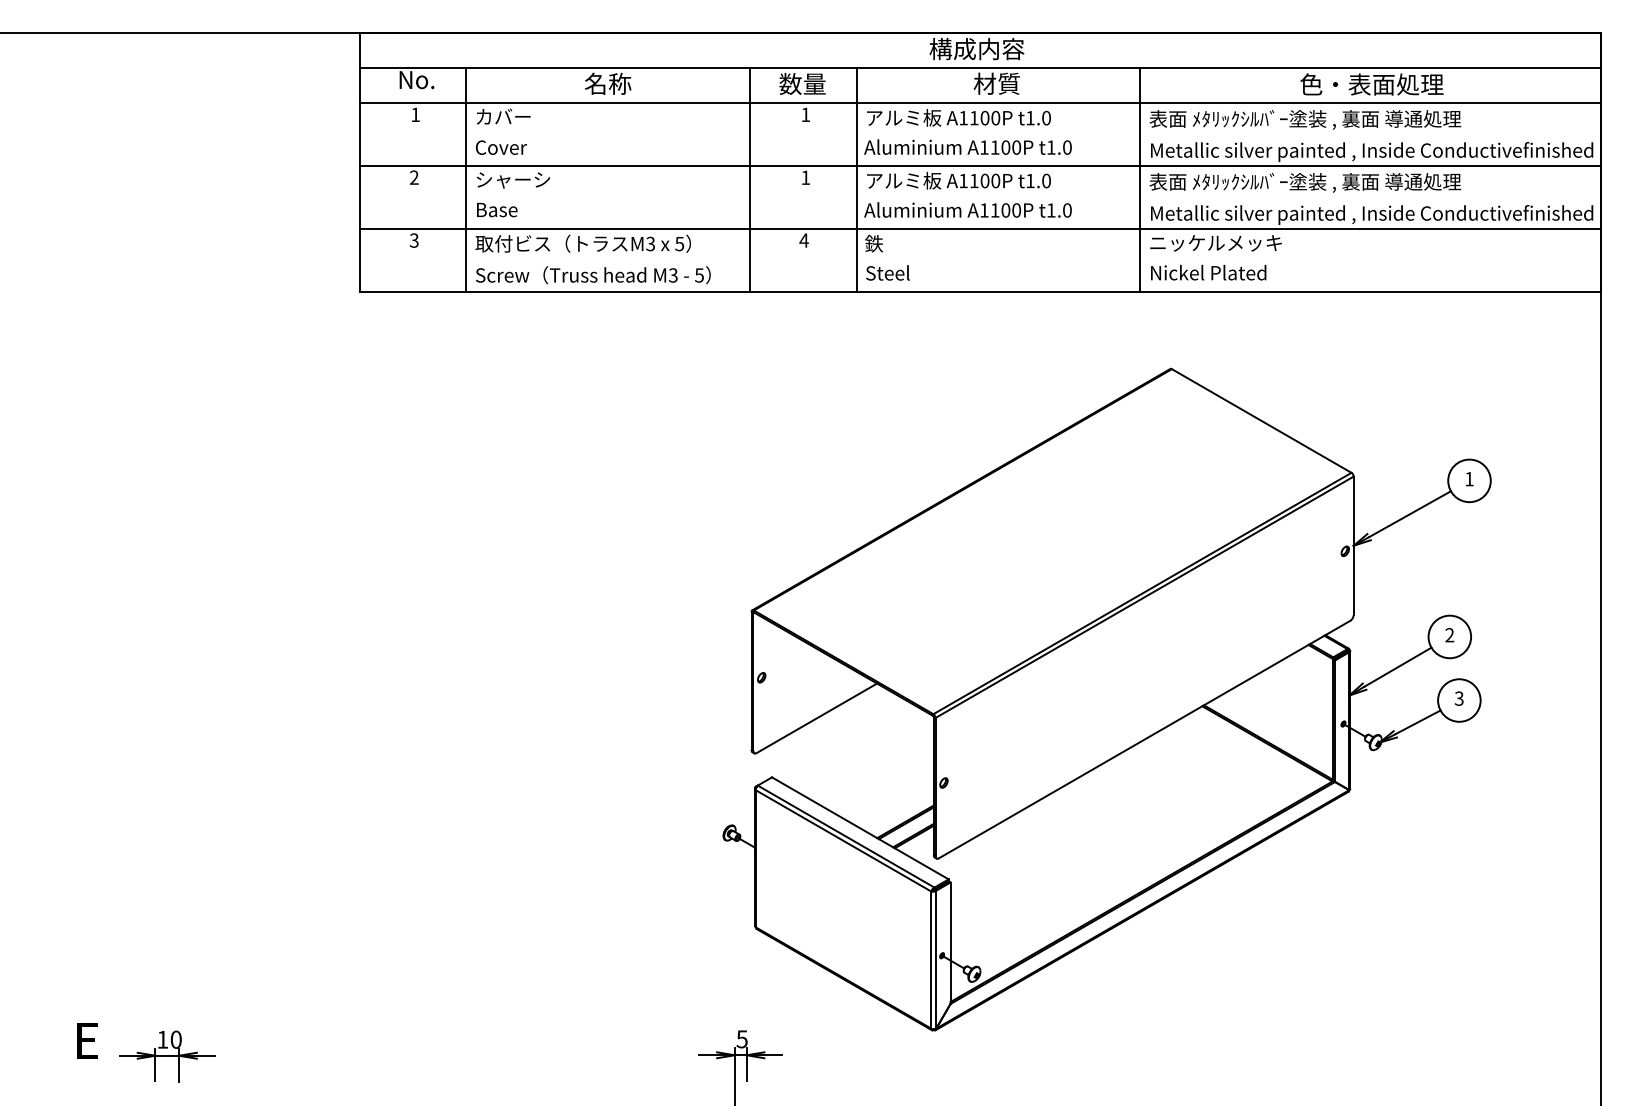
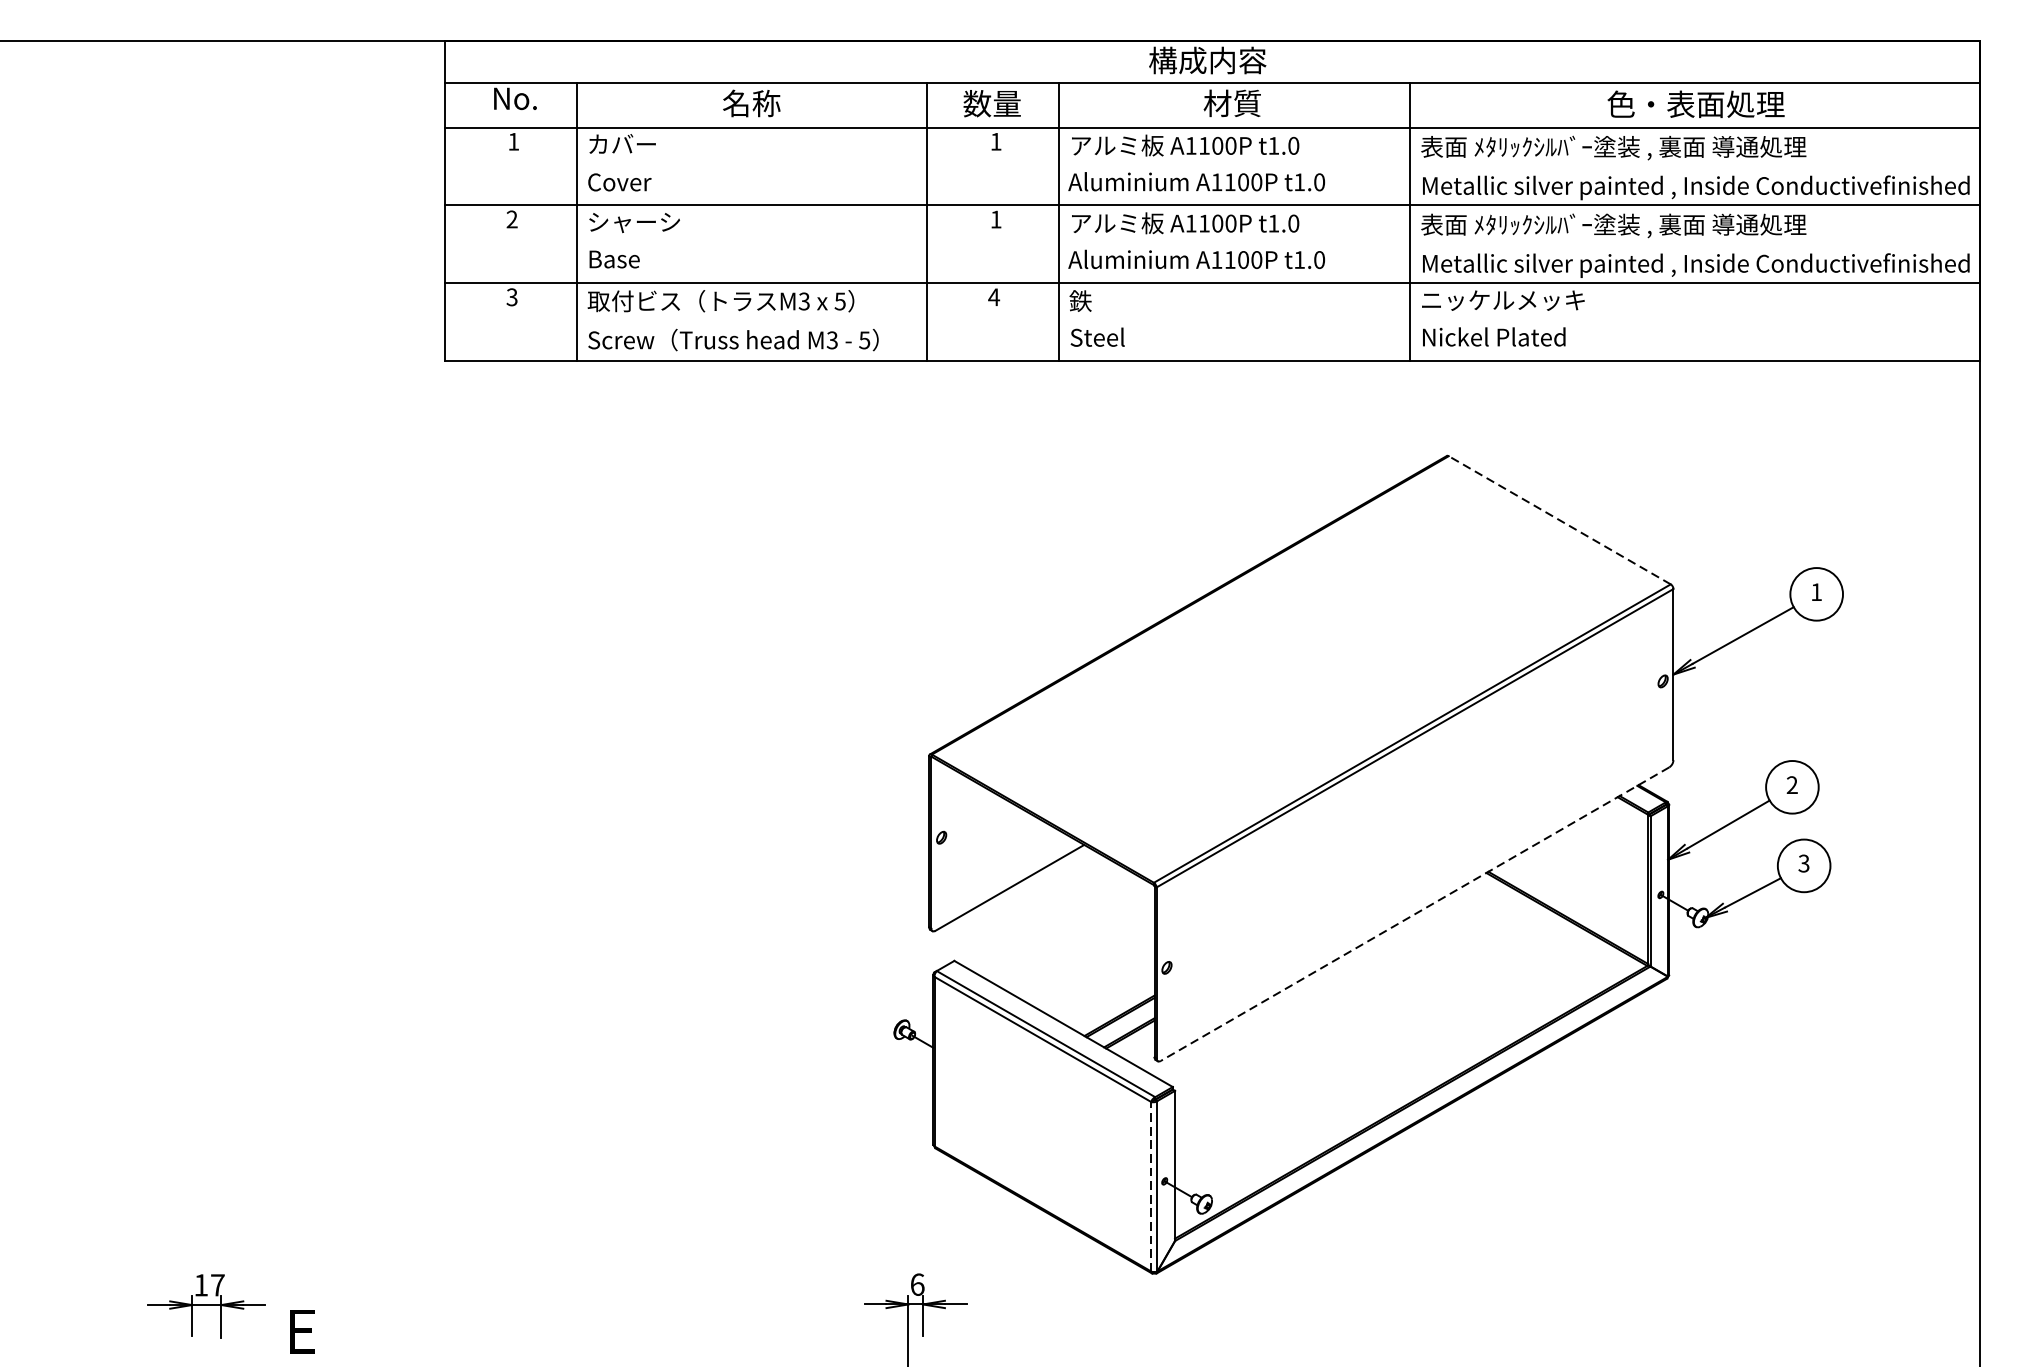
line: (1261, 420) -> (1559, 519), solid -> dashed
line: (1144, 739) -> (1414, 914), solid -> dashed
line: (931, 960) -> (1151, 1187), solid -> dashed
text: (175, 1039) -> (216, 1284), 10 -> 17
text: (741, 1039) -> (916, 1284), 5 -> 6
text: (87, 1040) -> (302, 1330), moved

